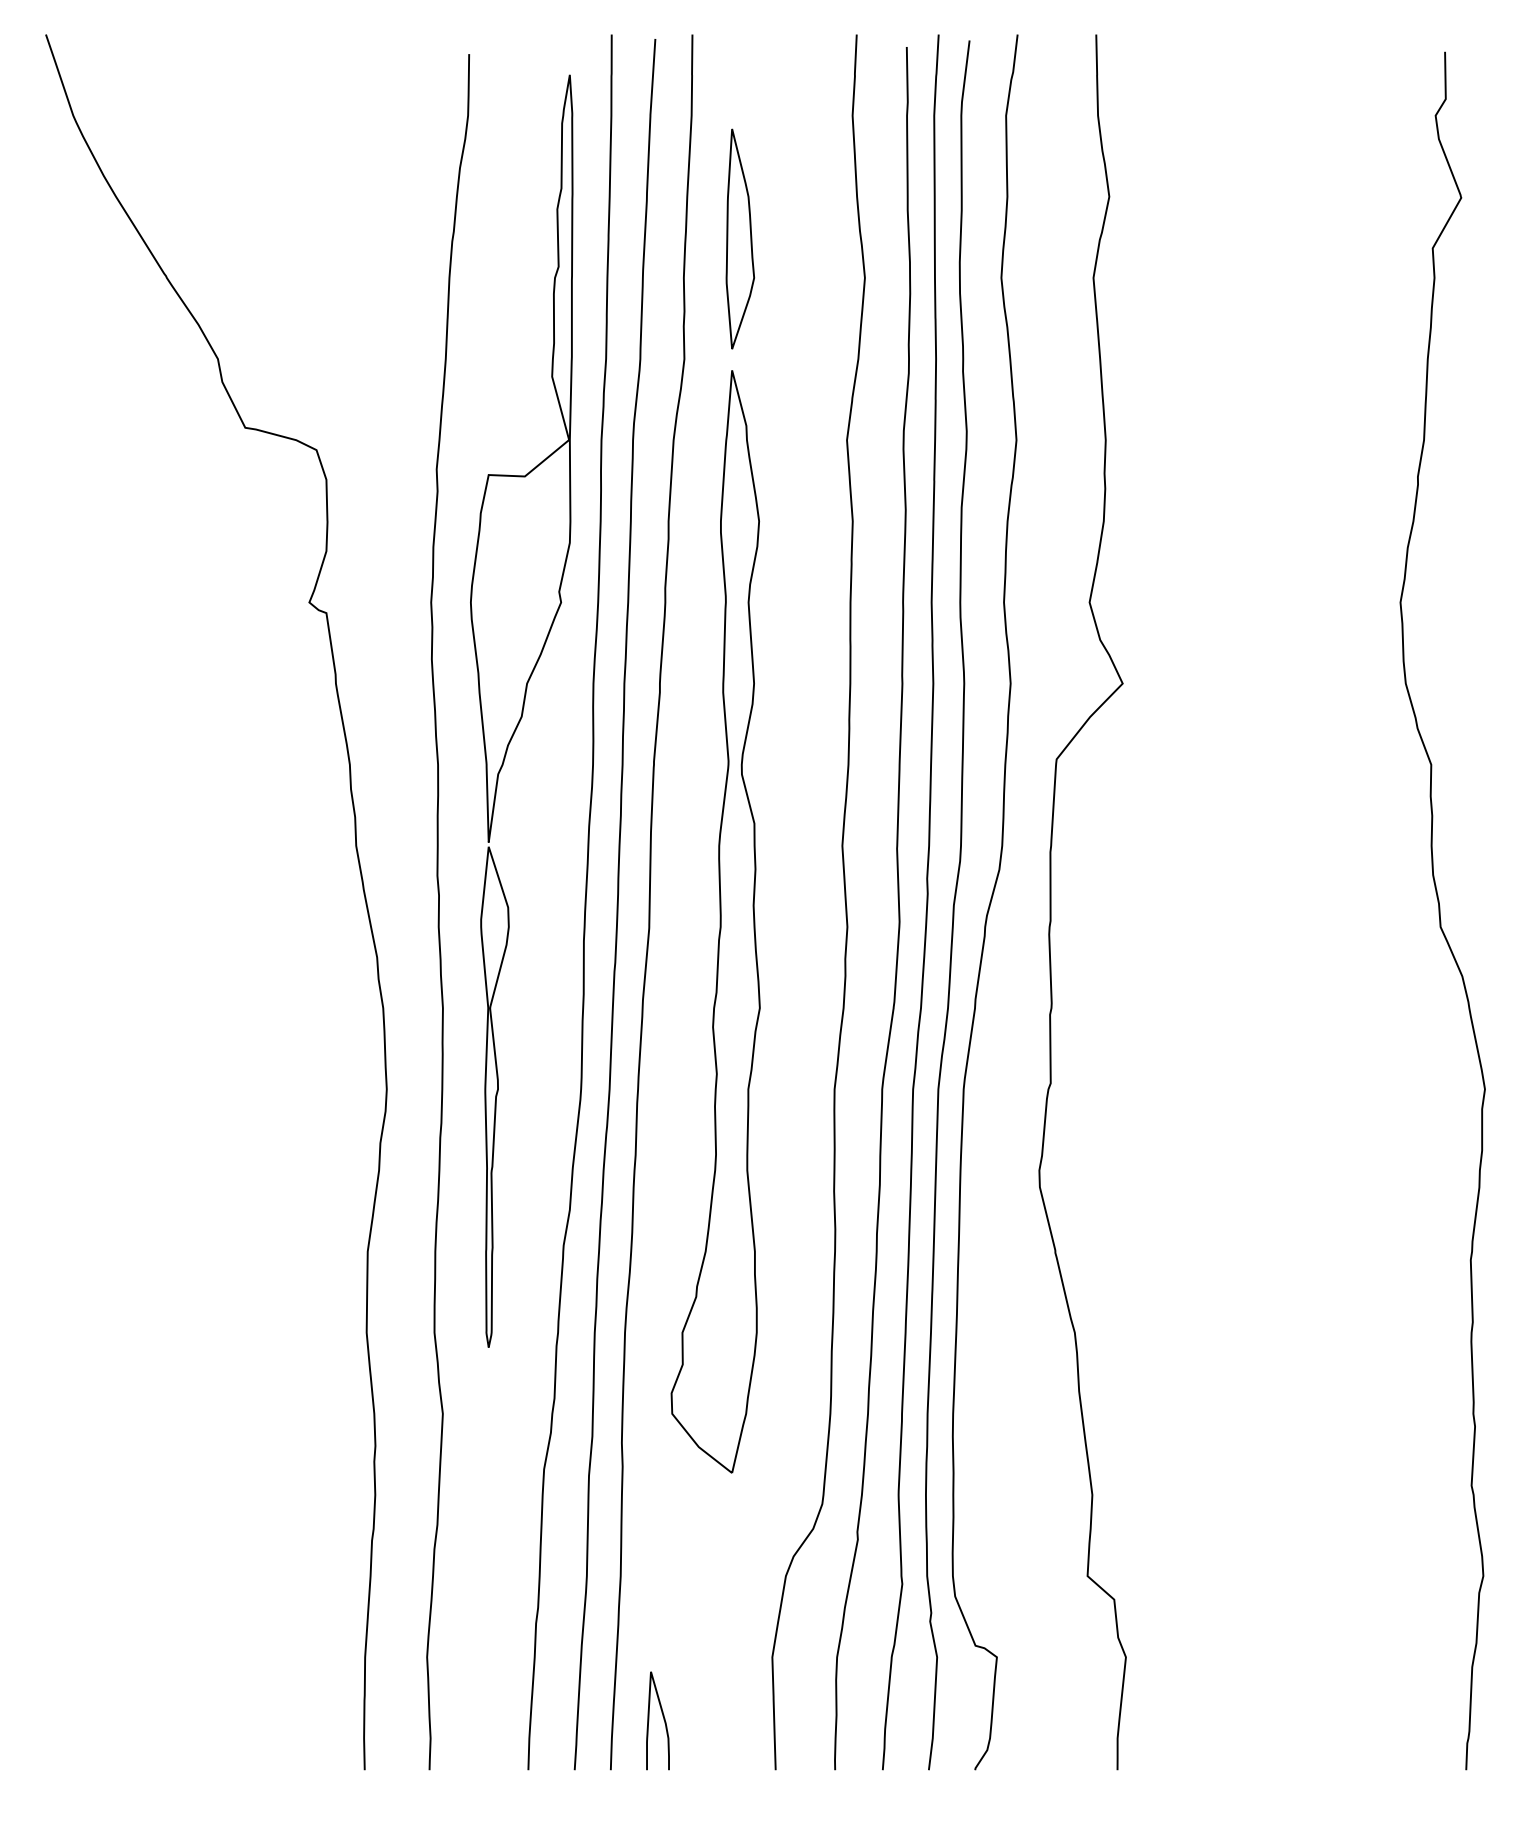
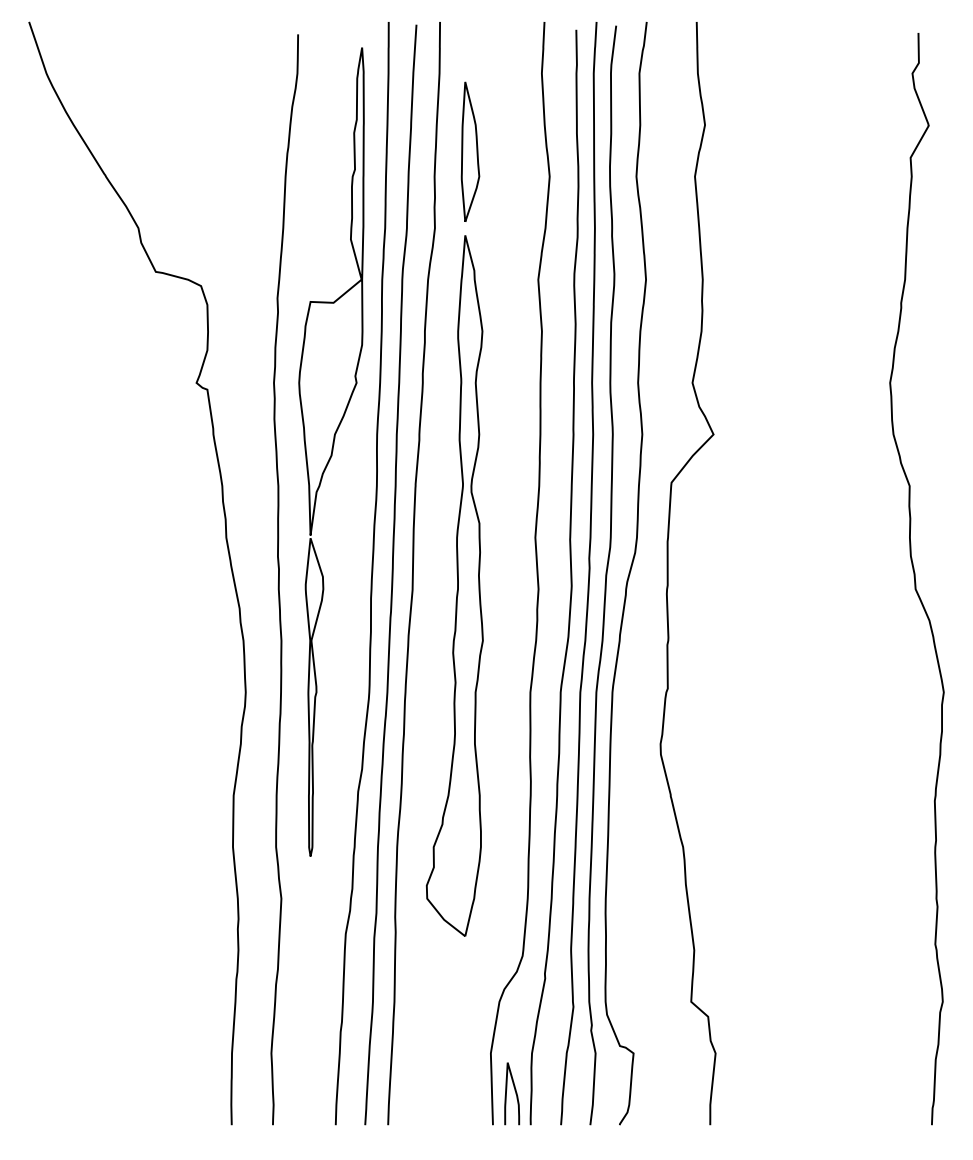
curve: (663, 1720) -> (515, 1093), moved

